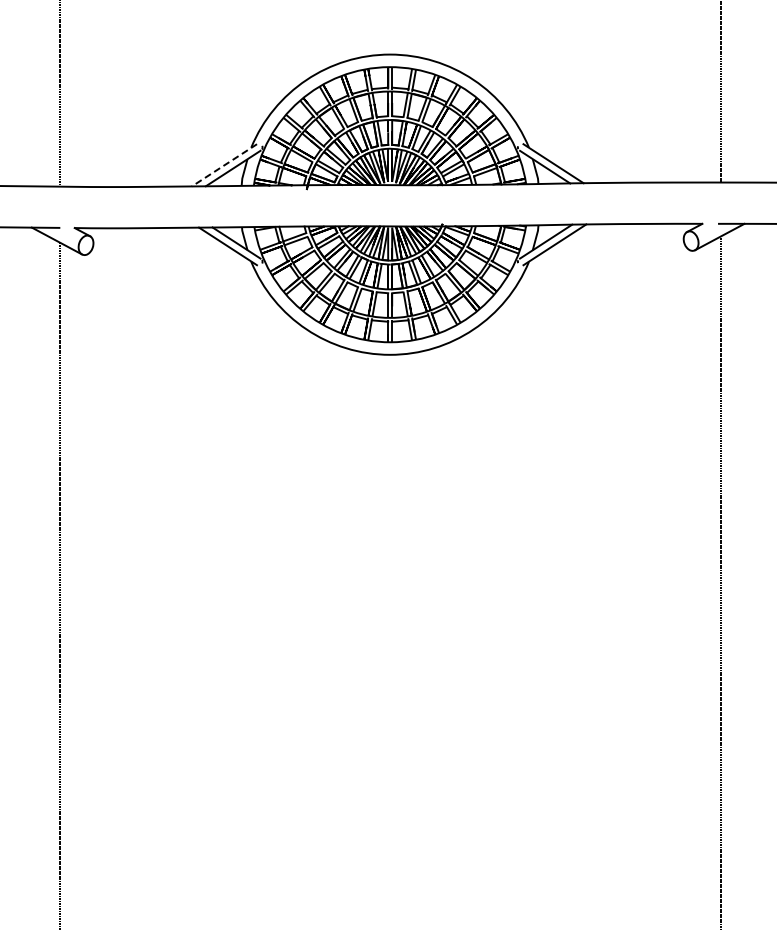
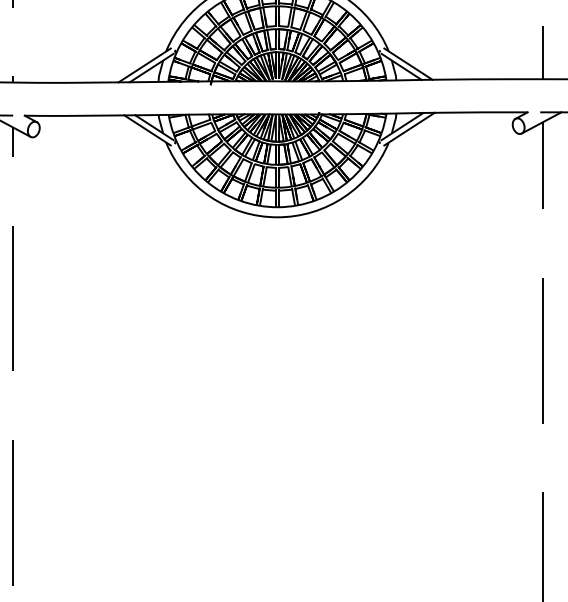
line: (224, 165) -> (144, 65), dashed -> solid

